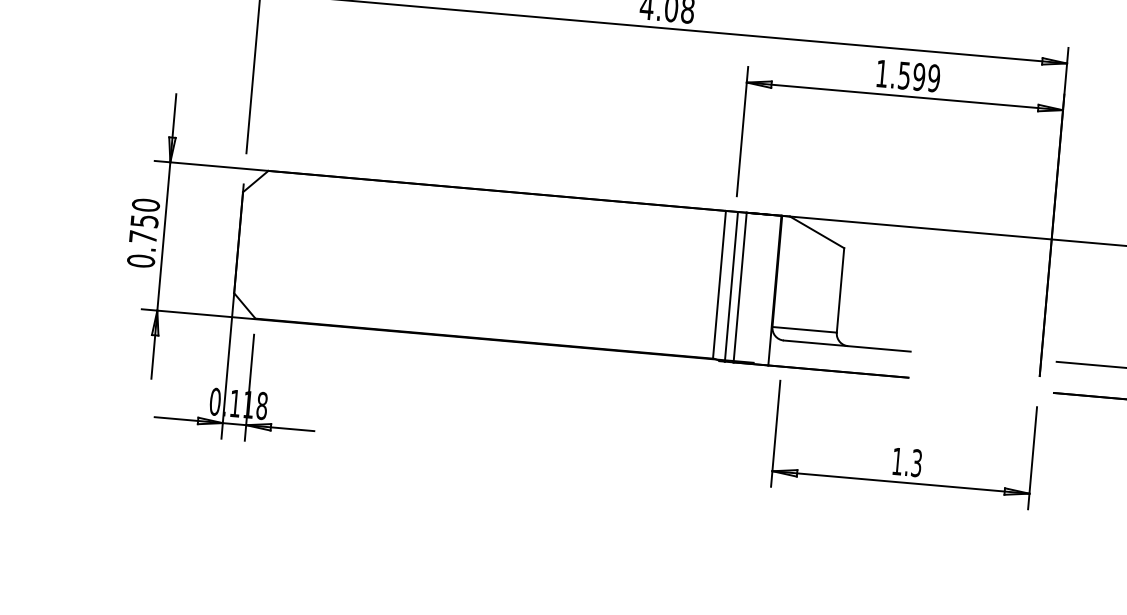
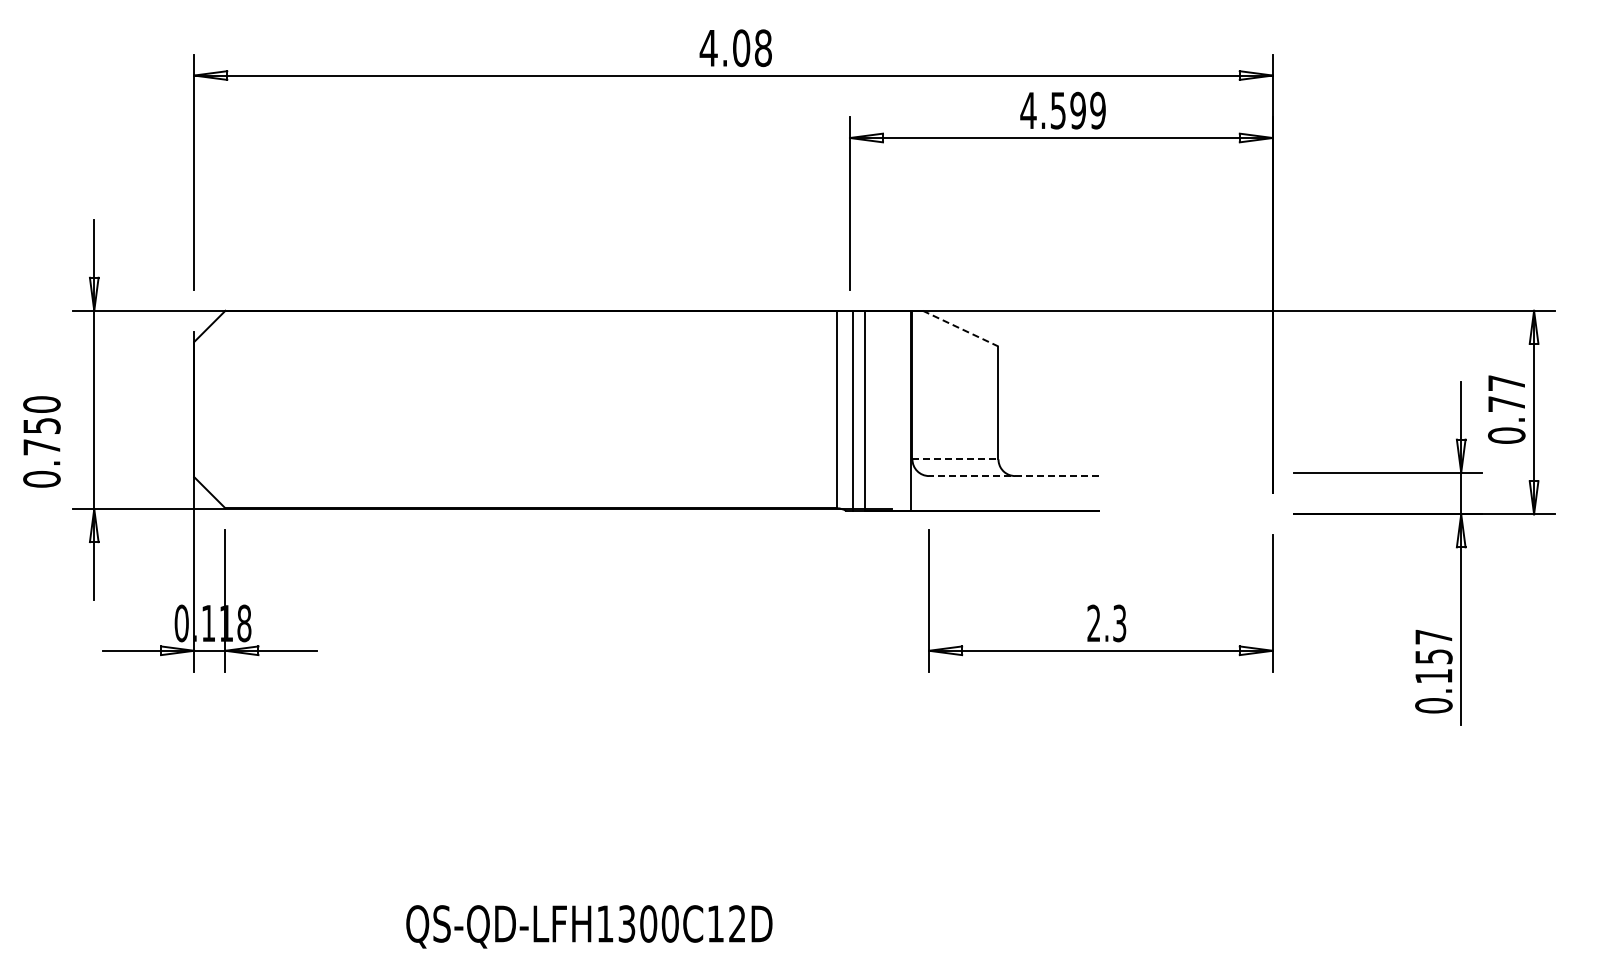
text: (882, 73) -> (1028, 110), 1.599 -> 4.599
text: (143, 232) -> (41, 441), moved
line: (816, 232) -> (960, 328), solid -> dashed
line: (804, 329) -> (955, 459), solid -> dashed
line: (846, 346) -> (1013, 476), solid -> dashed
text: (897, 460) -> (1093, 622), 1.3 -> 2.3

